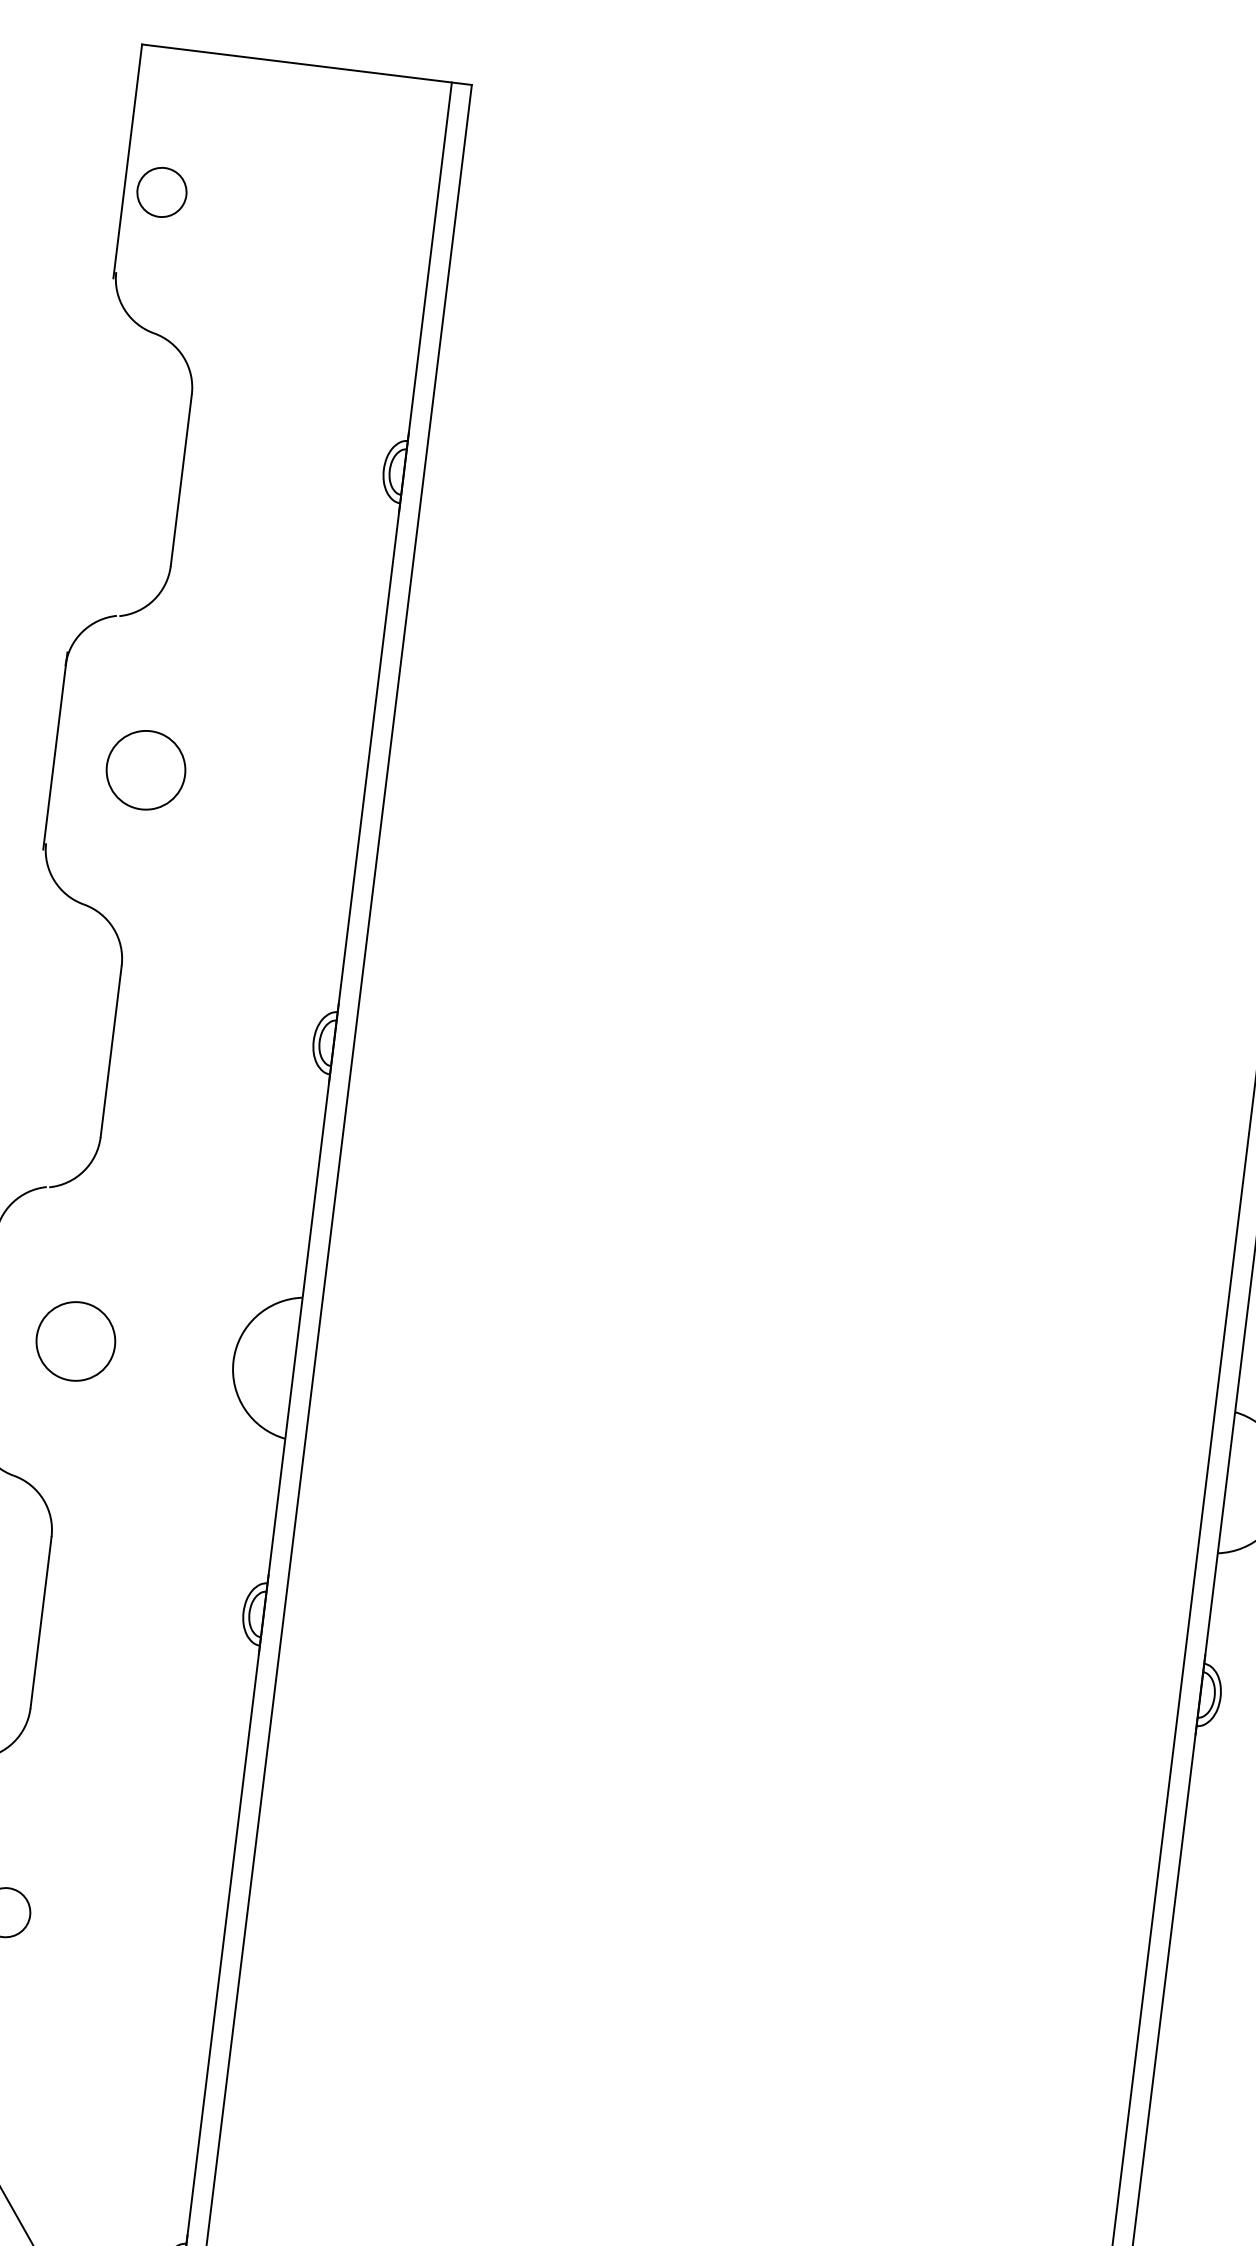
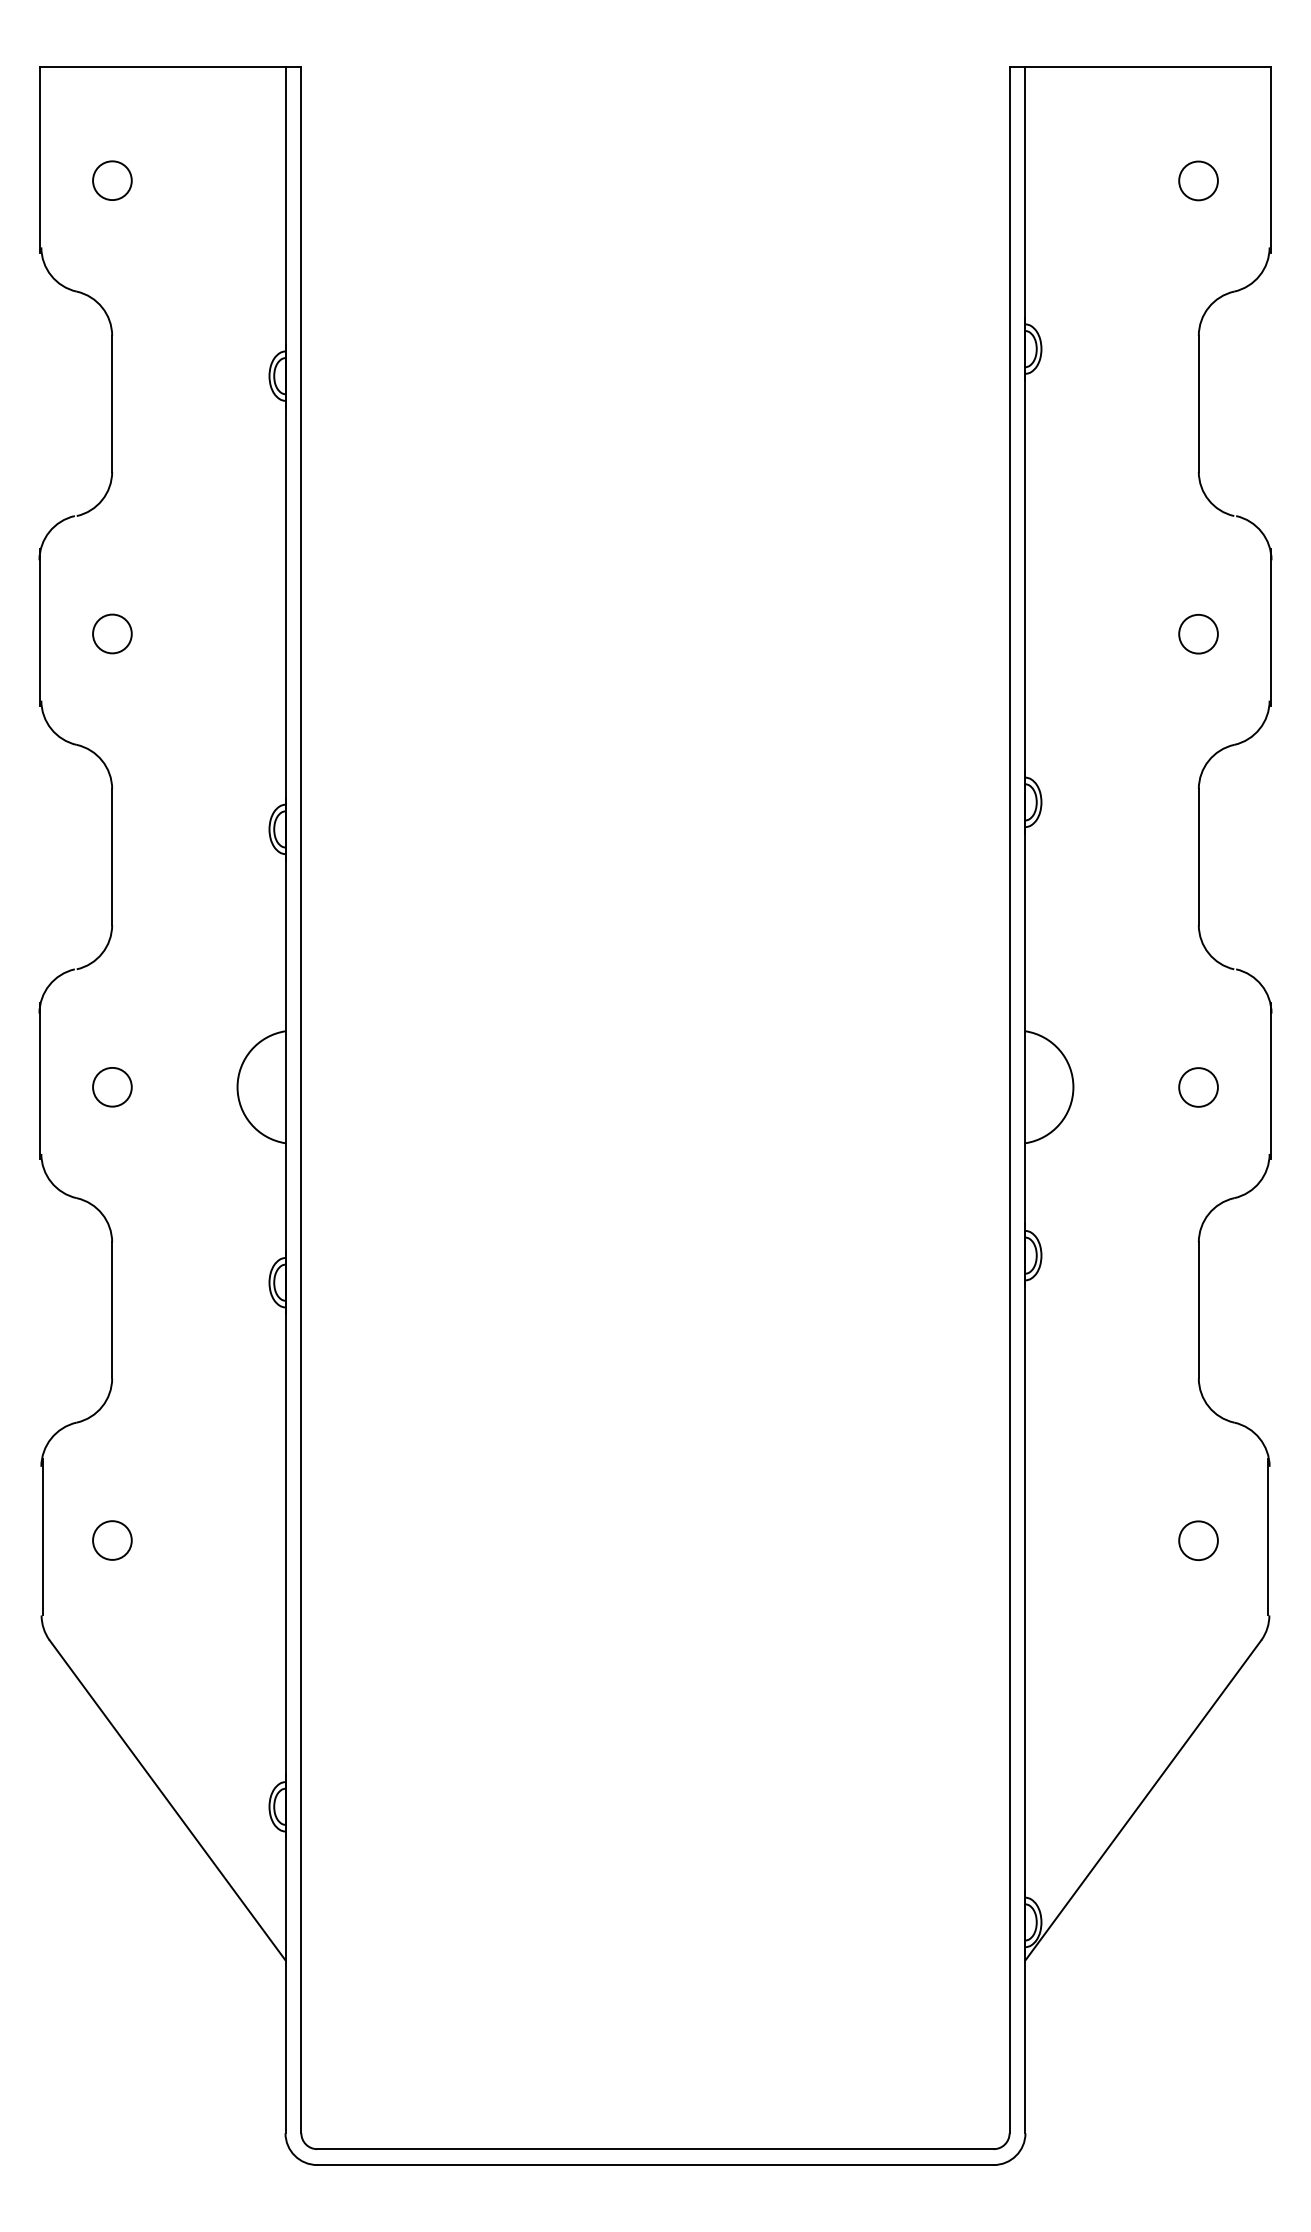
circle: (162, 192) -> (112, 180), moved
circle: (146, 769) -> (112, 633), size x0.62
circle: (76, 1340) -> (112, 1086), size x0.62

